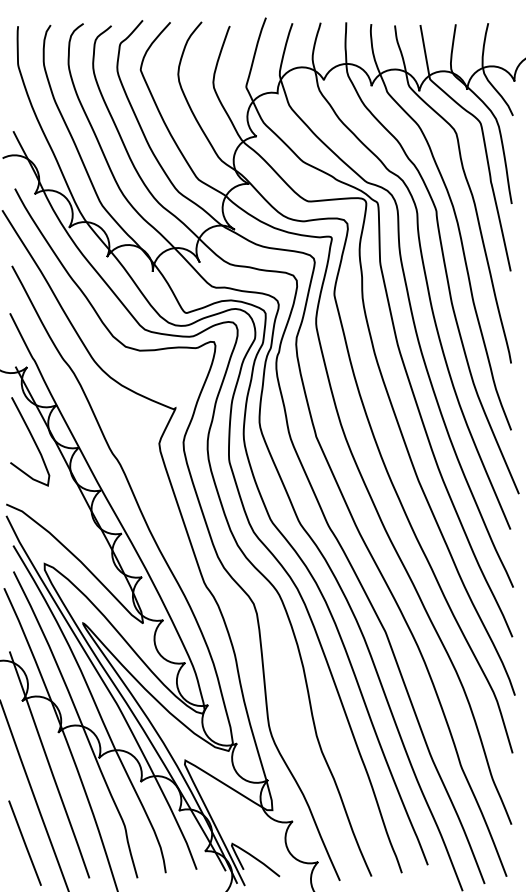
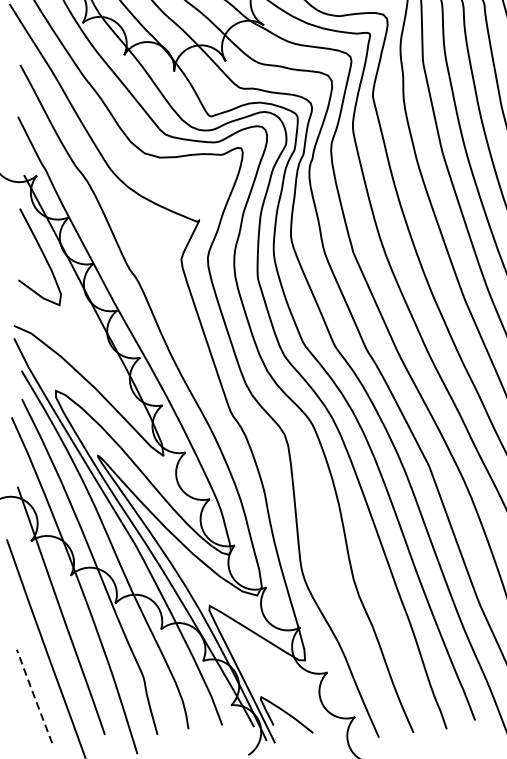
line: (24, 843) -> (33, 696), solid -> dashed

